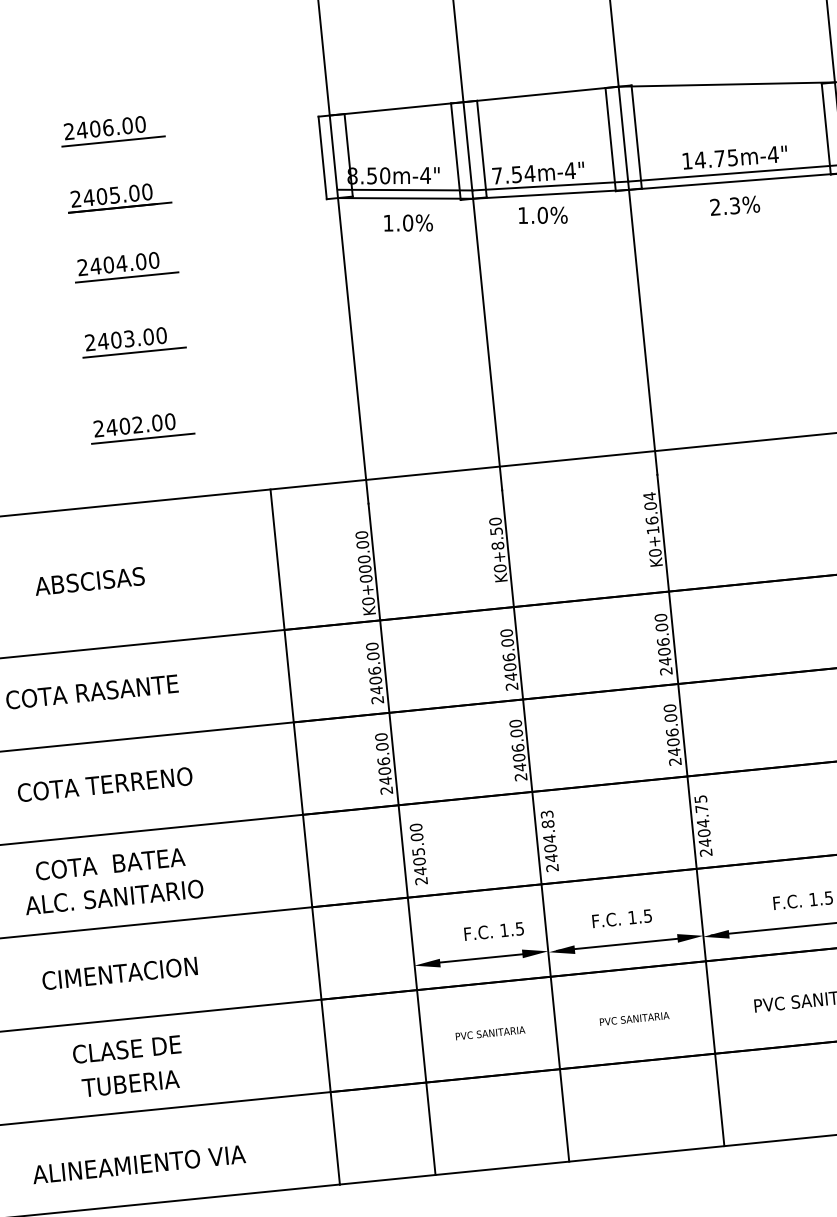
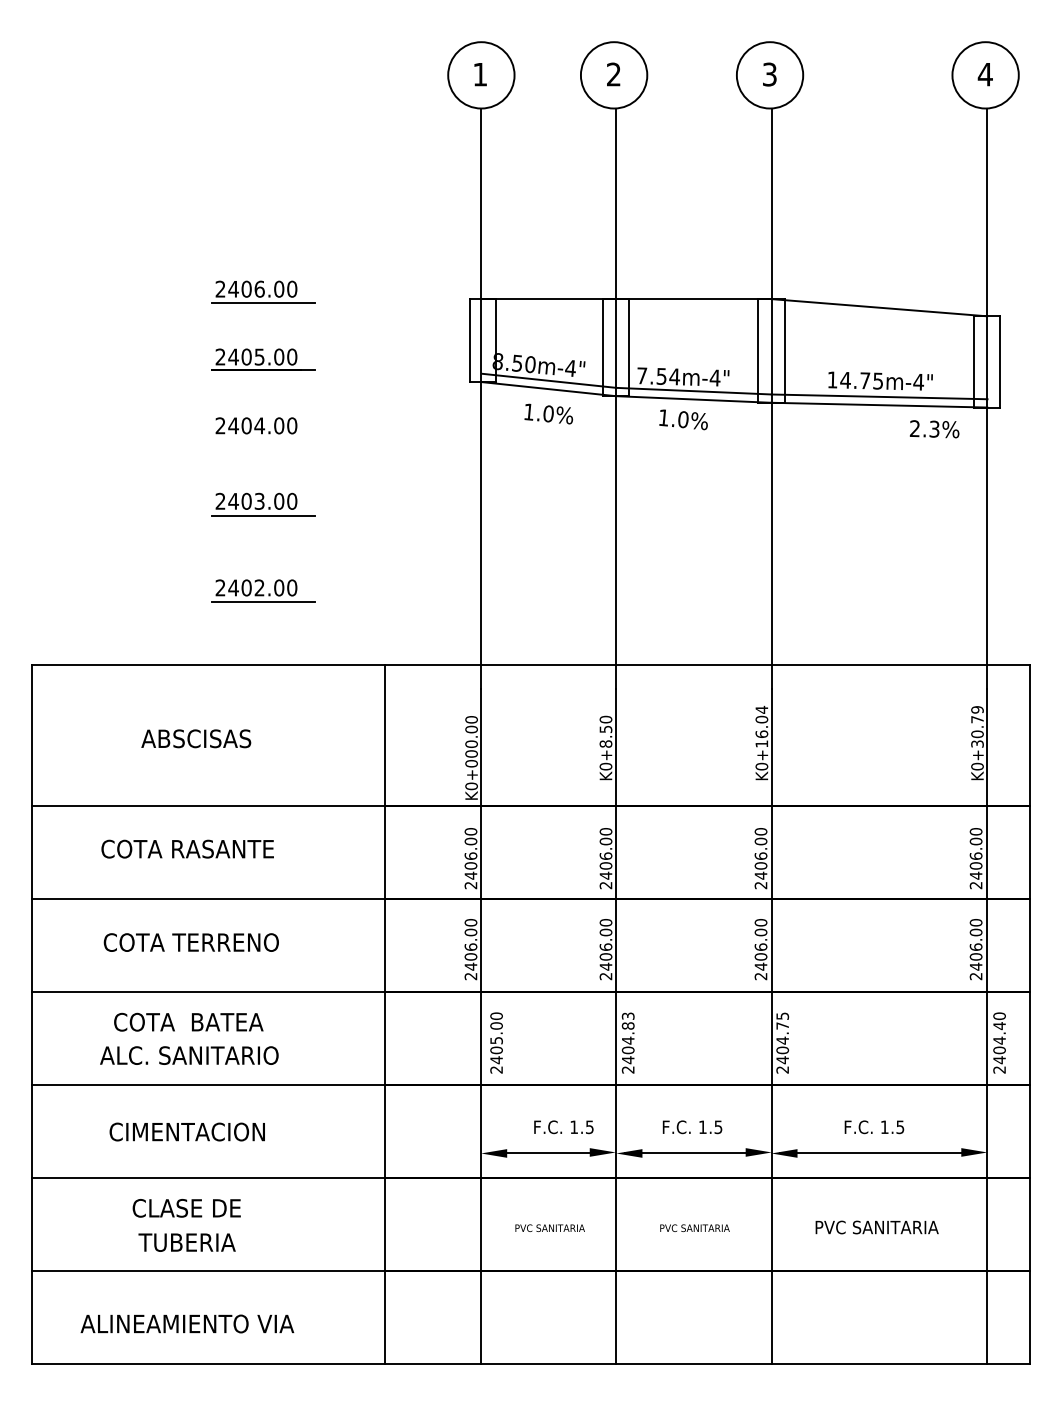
text: (734, 206) -> (934, 429), moved
line: (127, 277) -> (263, 440), removed

